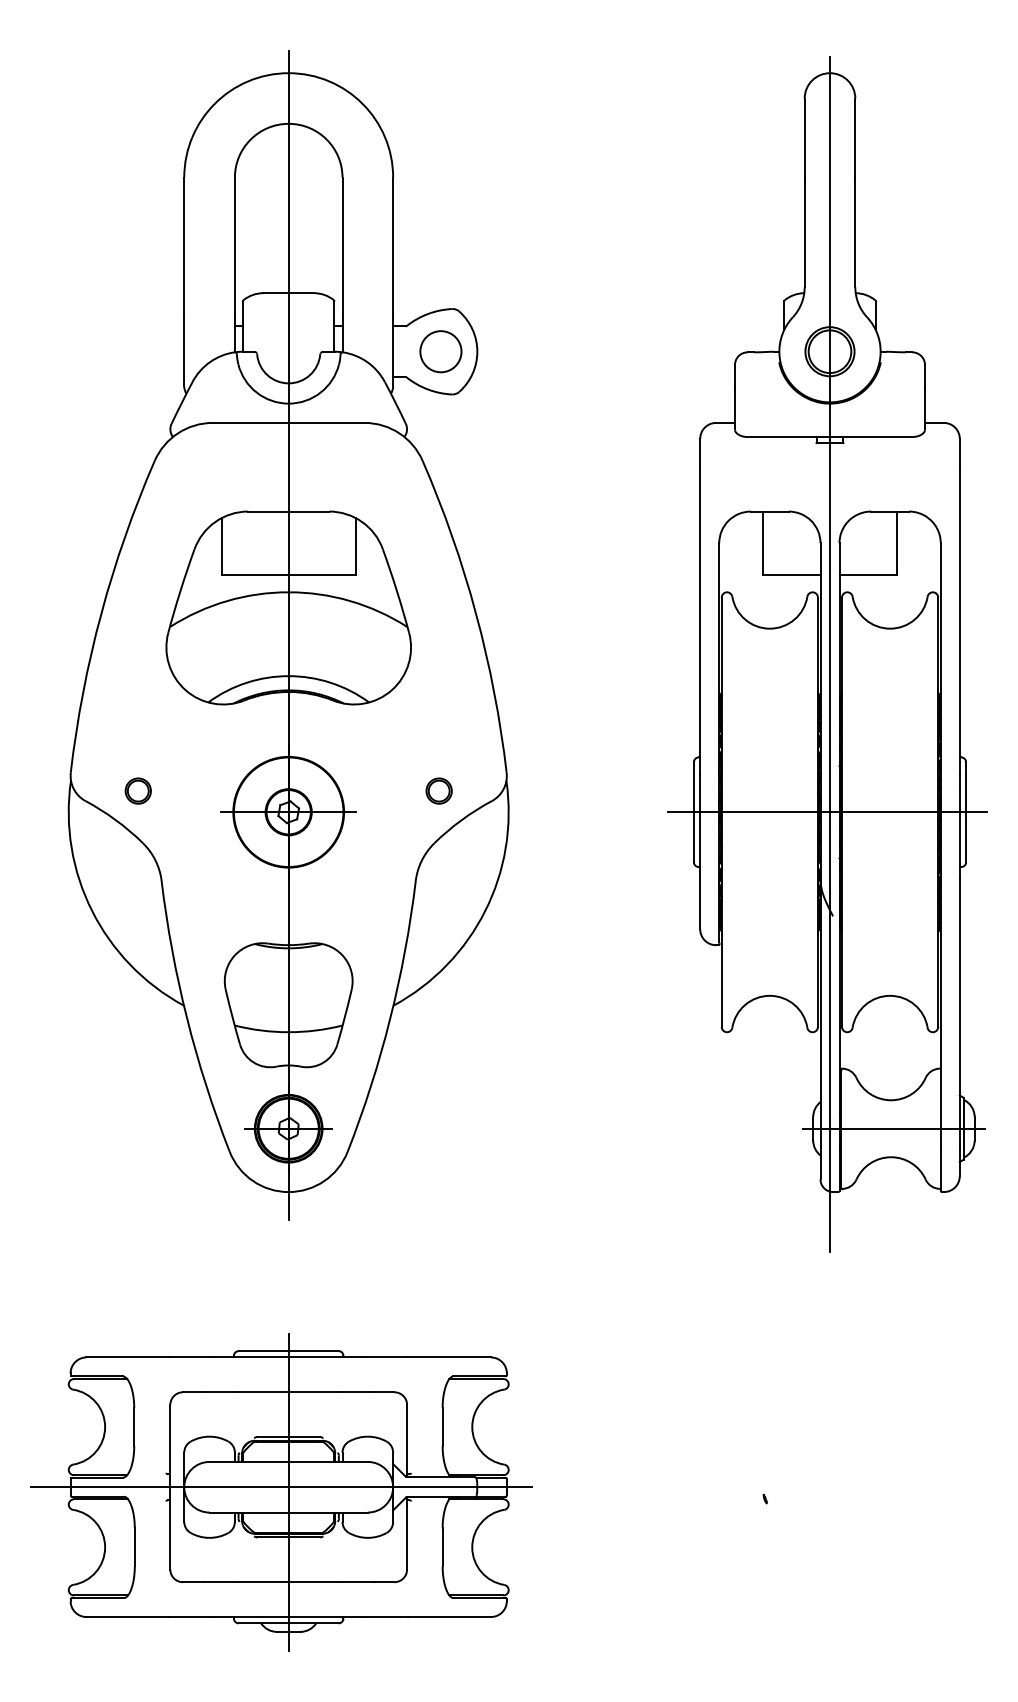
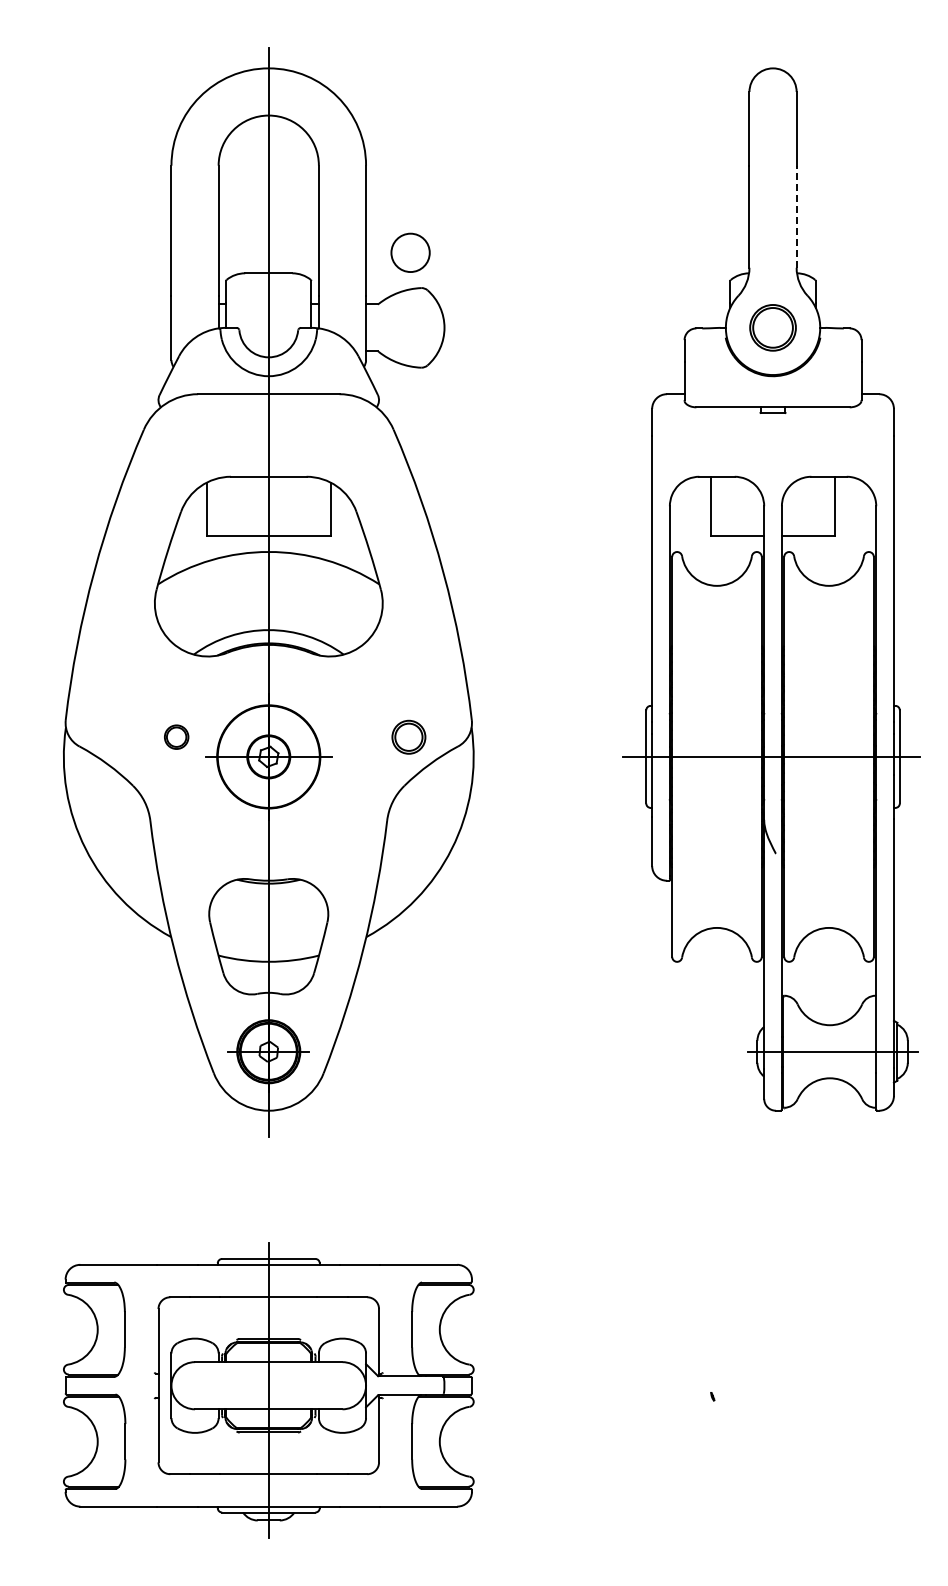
line: (855, 232) -> (796, 216), solid -> dashed
circle: (440, 351) -> (410, 252), moved
line: (830, 654) -> (773, 609), removed
part: (138, 790) -> (176, 736), moved
part: (438, 790) -> (408, 736), size x1.4
line: (280, 1486) -> (261, 1385), removed

